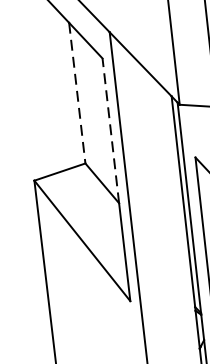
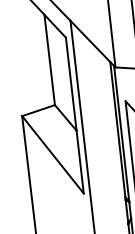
line: (76, 93) -> (49, 60), dashed -> solid
line: (111, 131) -> (71, 84), dashed -> solid

